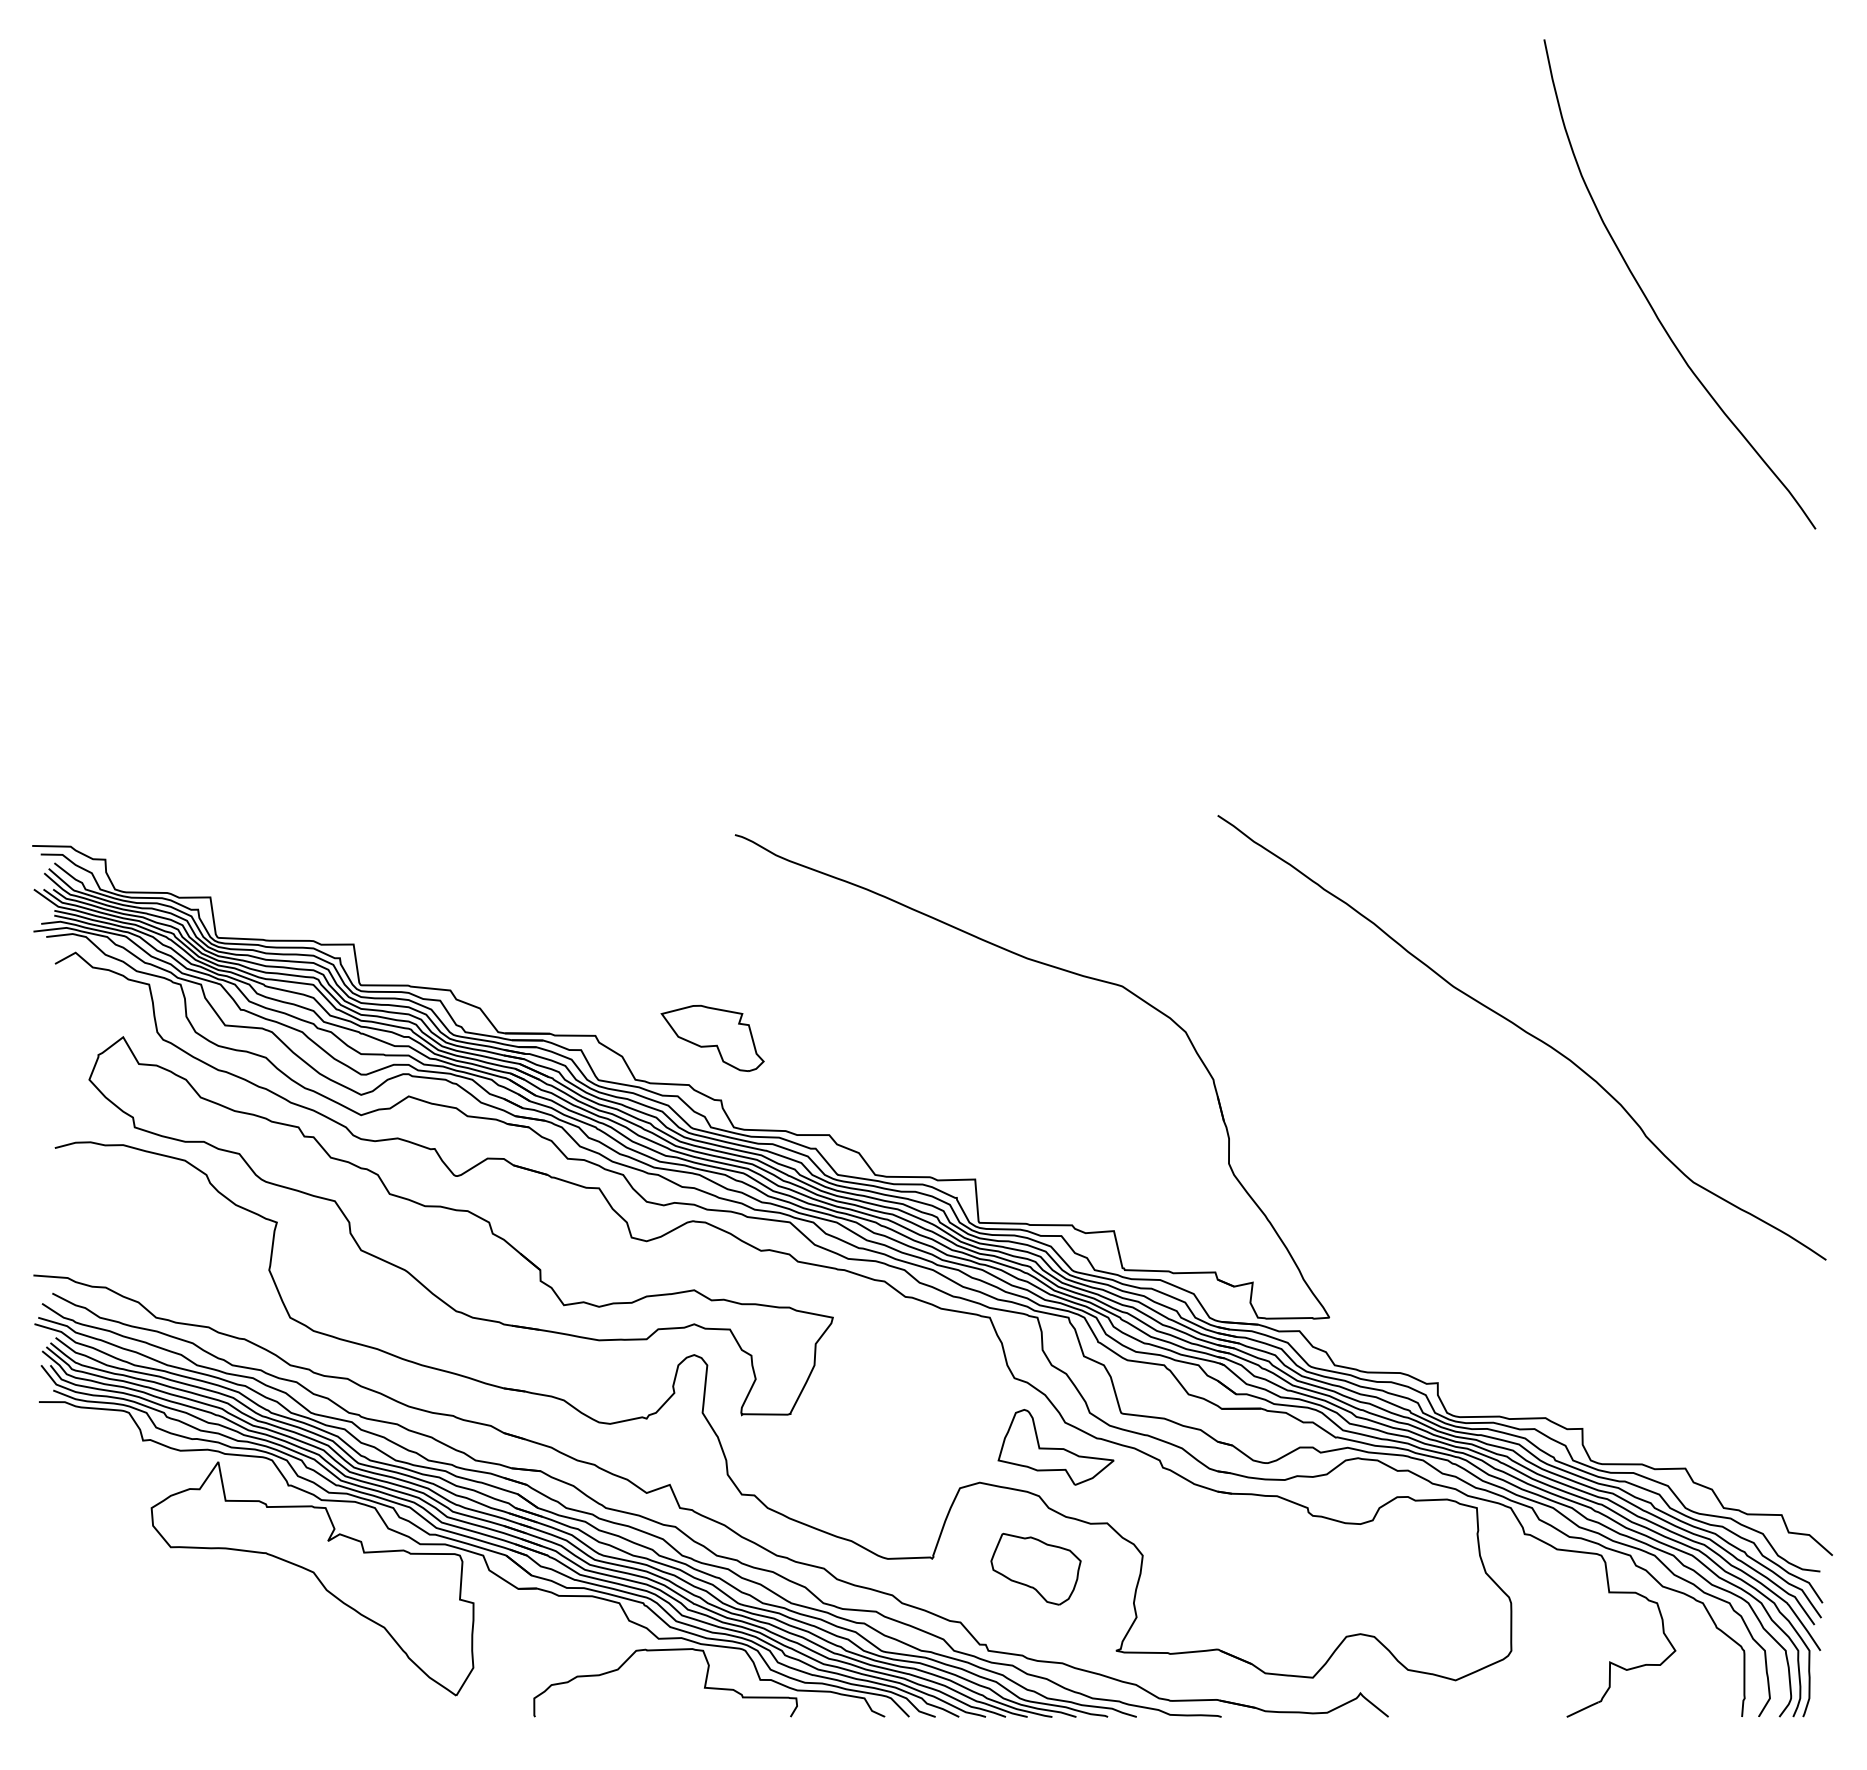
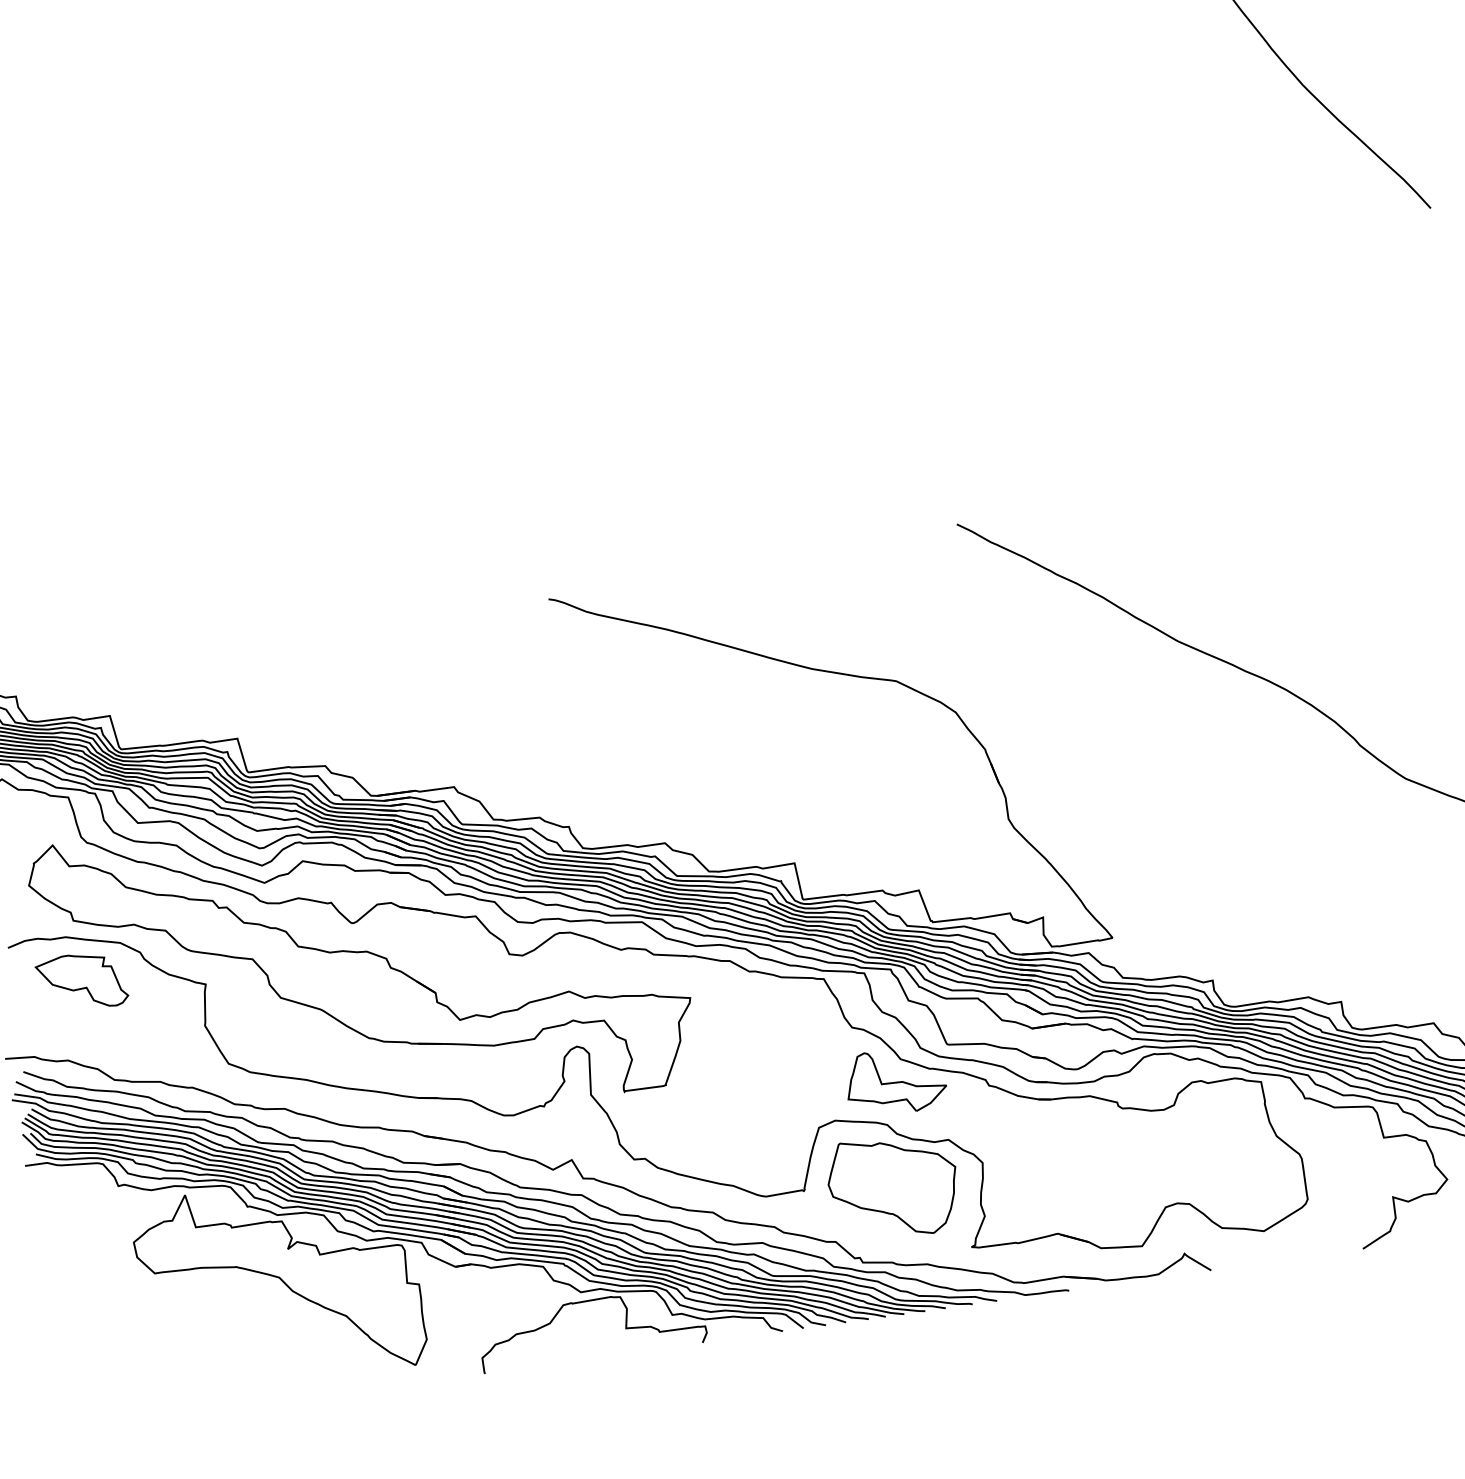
part: (712, 1038) -> (81, 982), moved
part: (1035, 1569) -> (893, 1187), size x1.67

